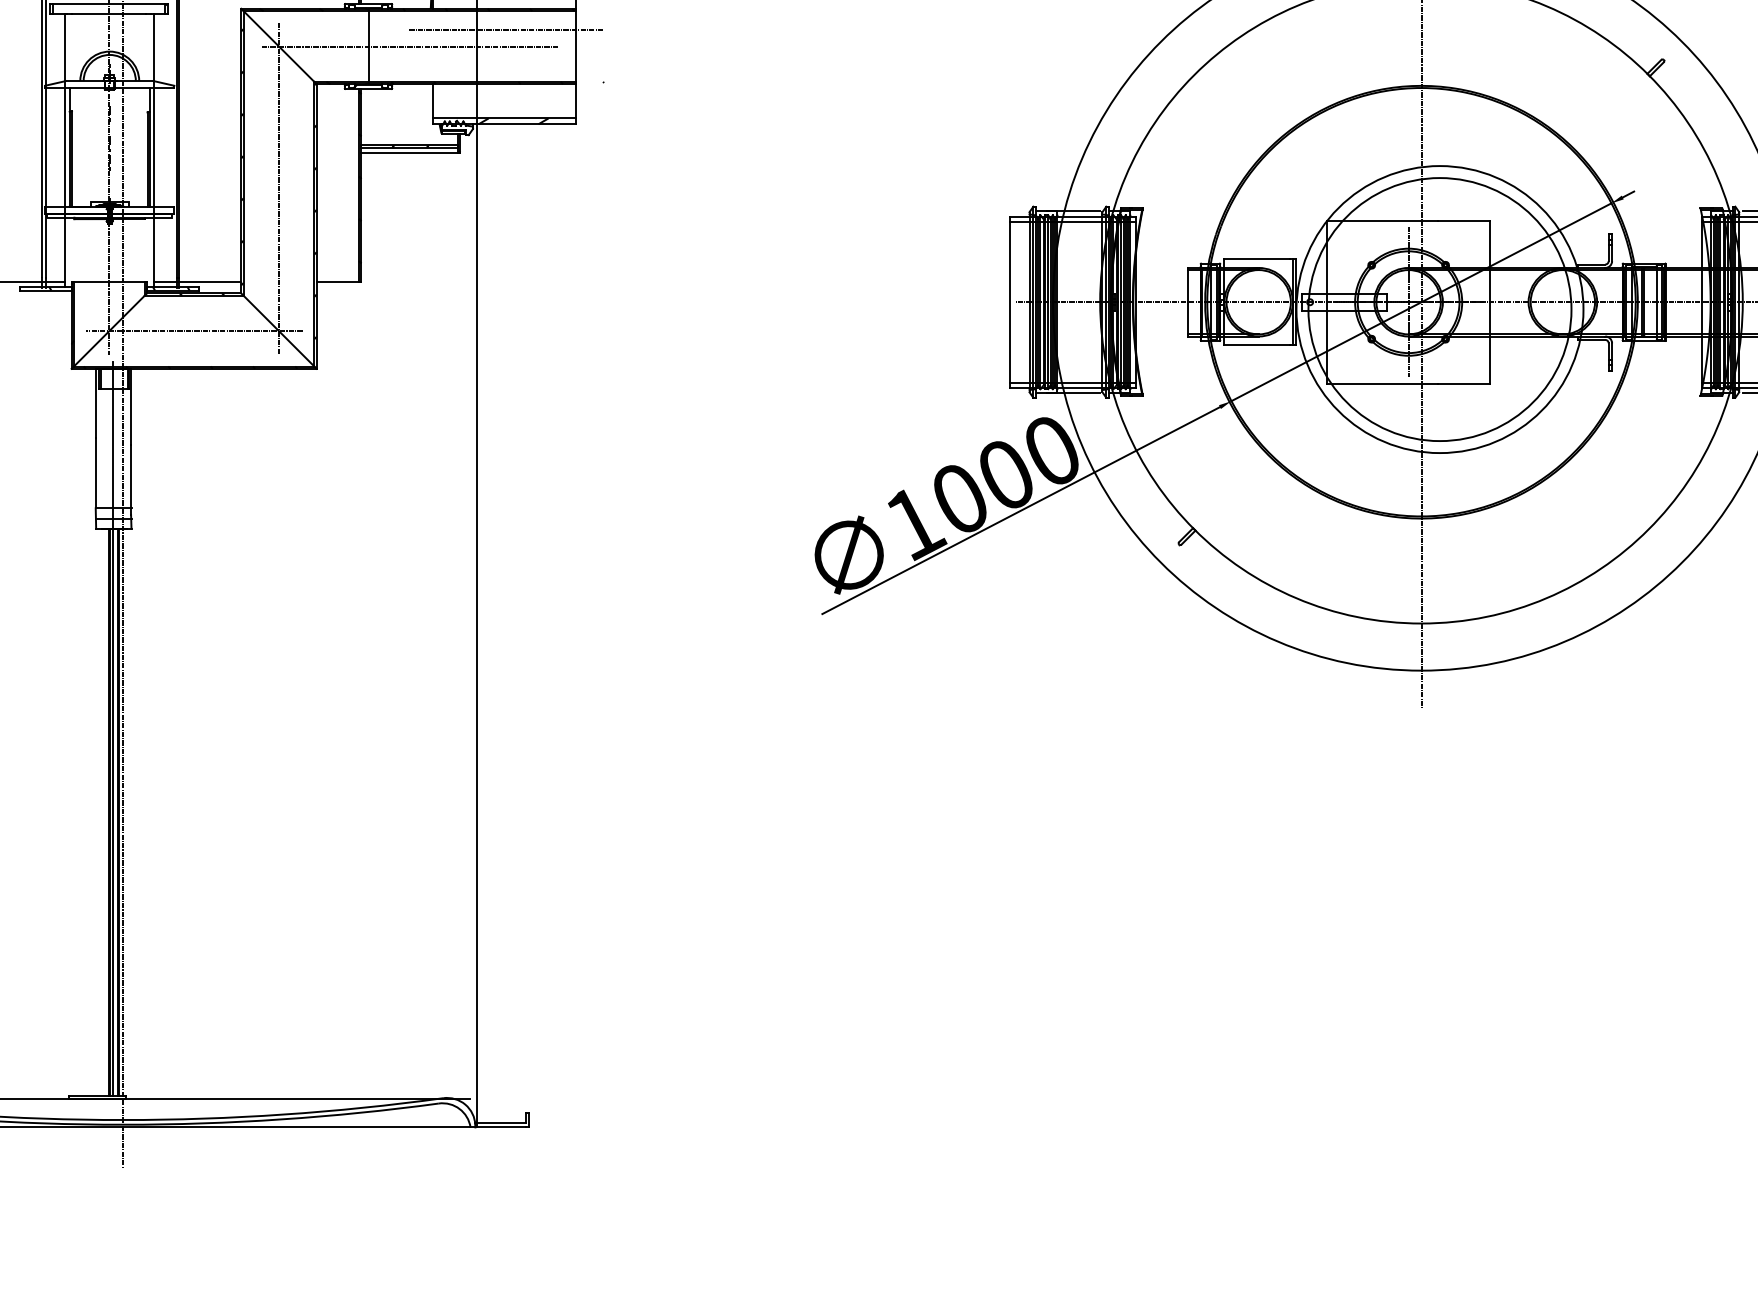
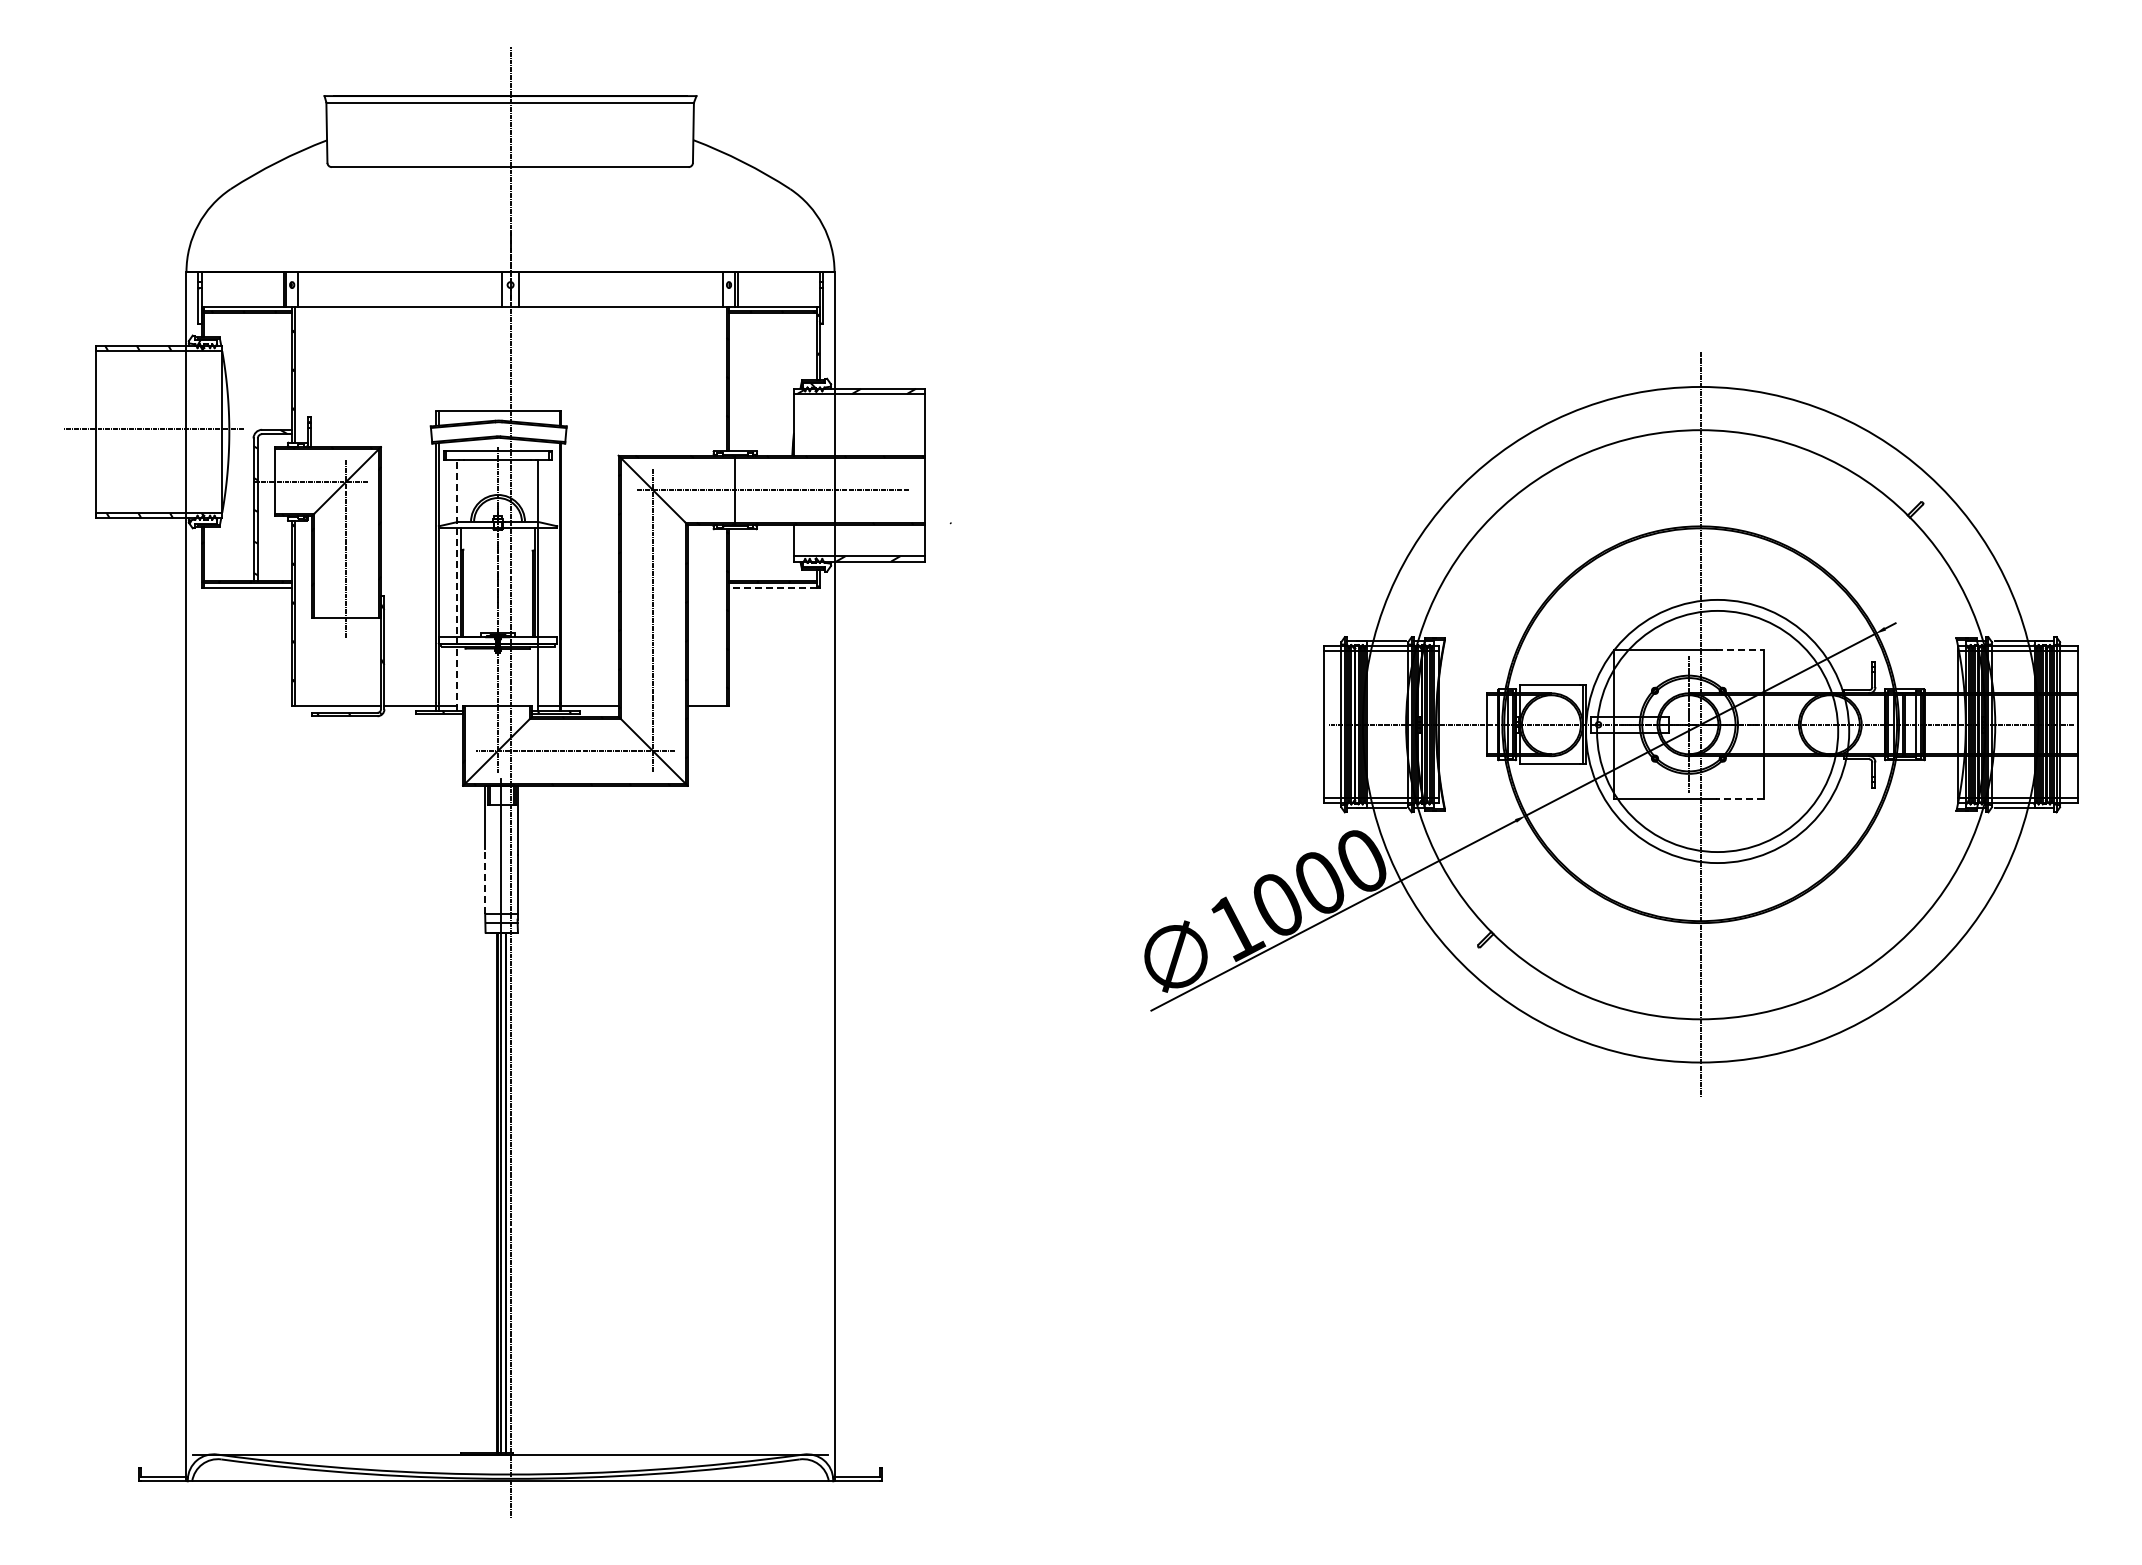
line: (506, 30) -> (861, 475), removed
line: (64, 149) -> (456, 584), solid -> dashed
line: (409, 152) -> (772, 587), solid -> dashed
line: (1463, 221) -> (1739, 650), solid -> dashed
line: (1463, 383) -> (1739, 799), solid -> dashed
line: (96, 472) -> (485, 880), solid -> dashed

